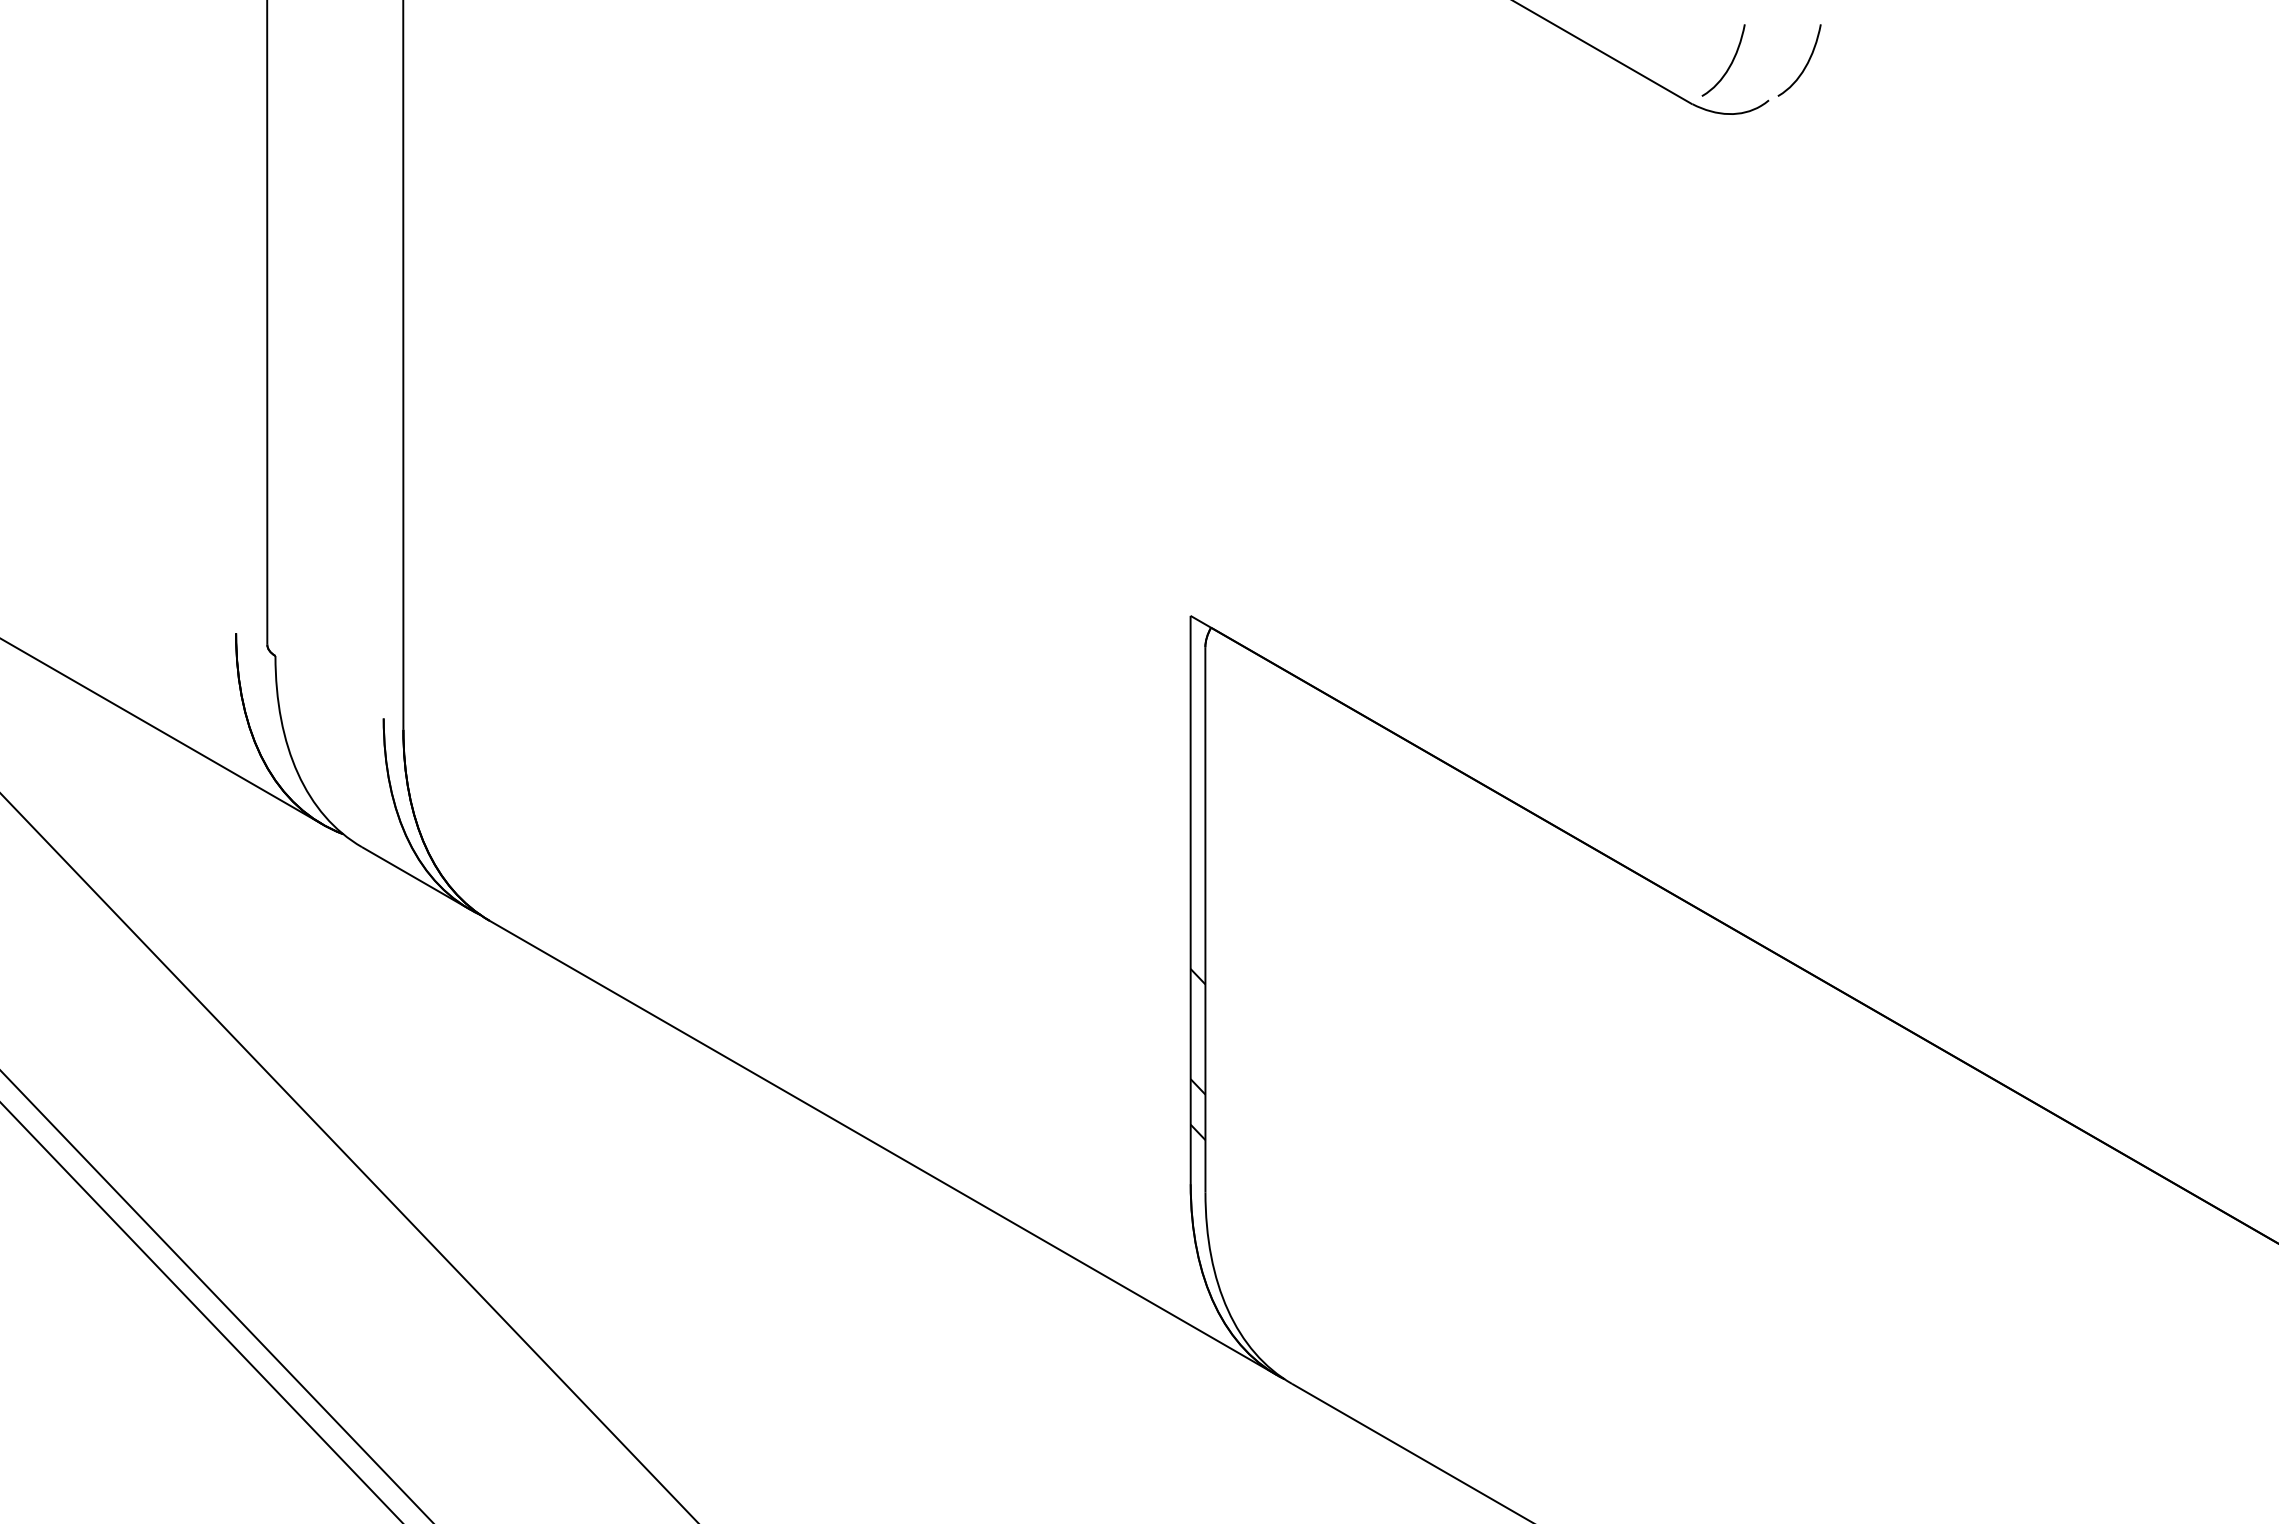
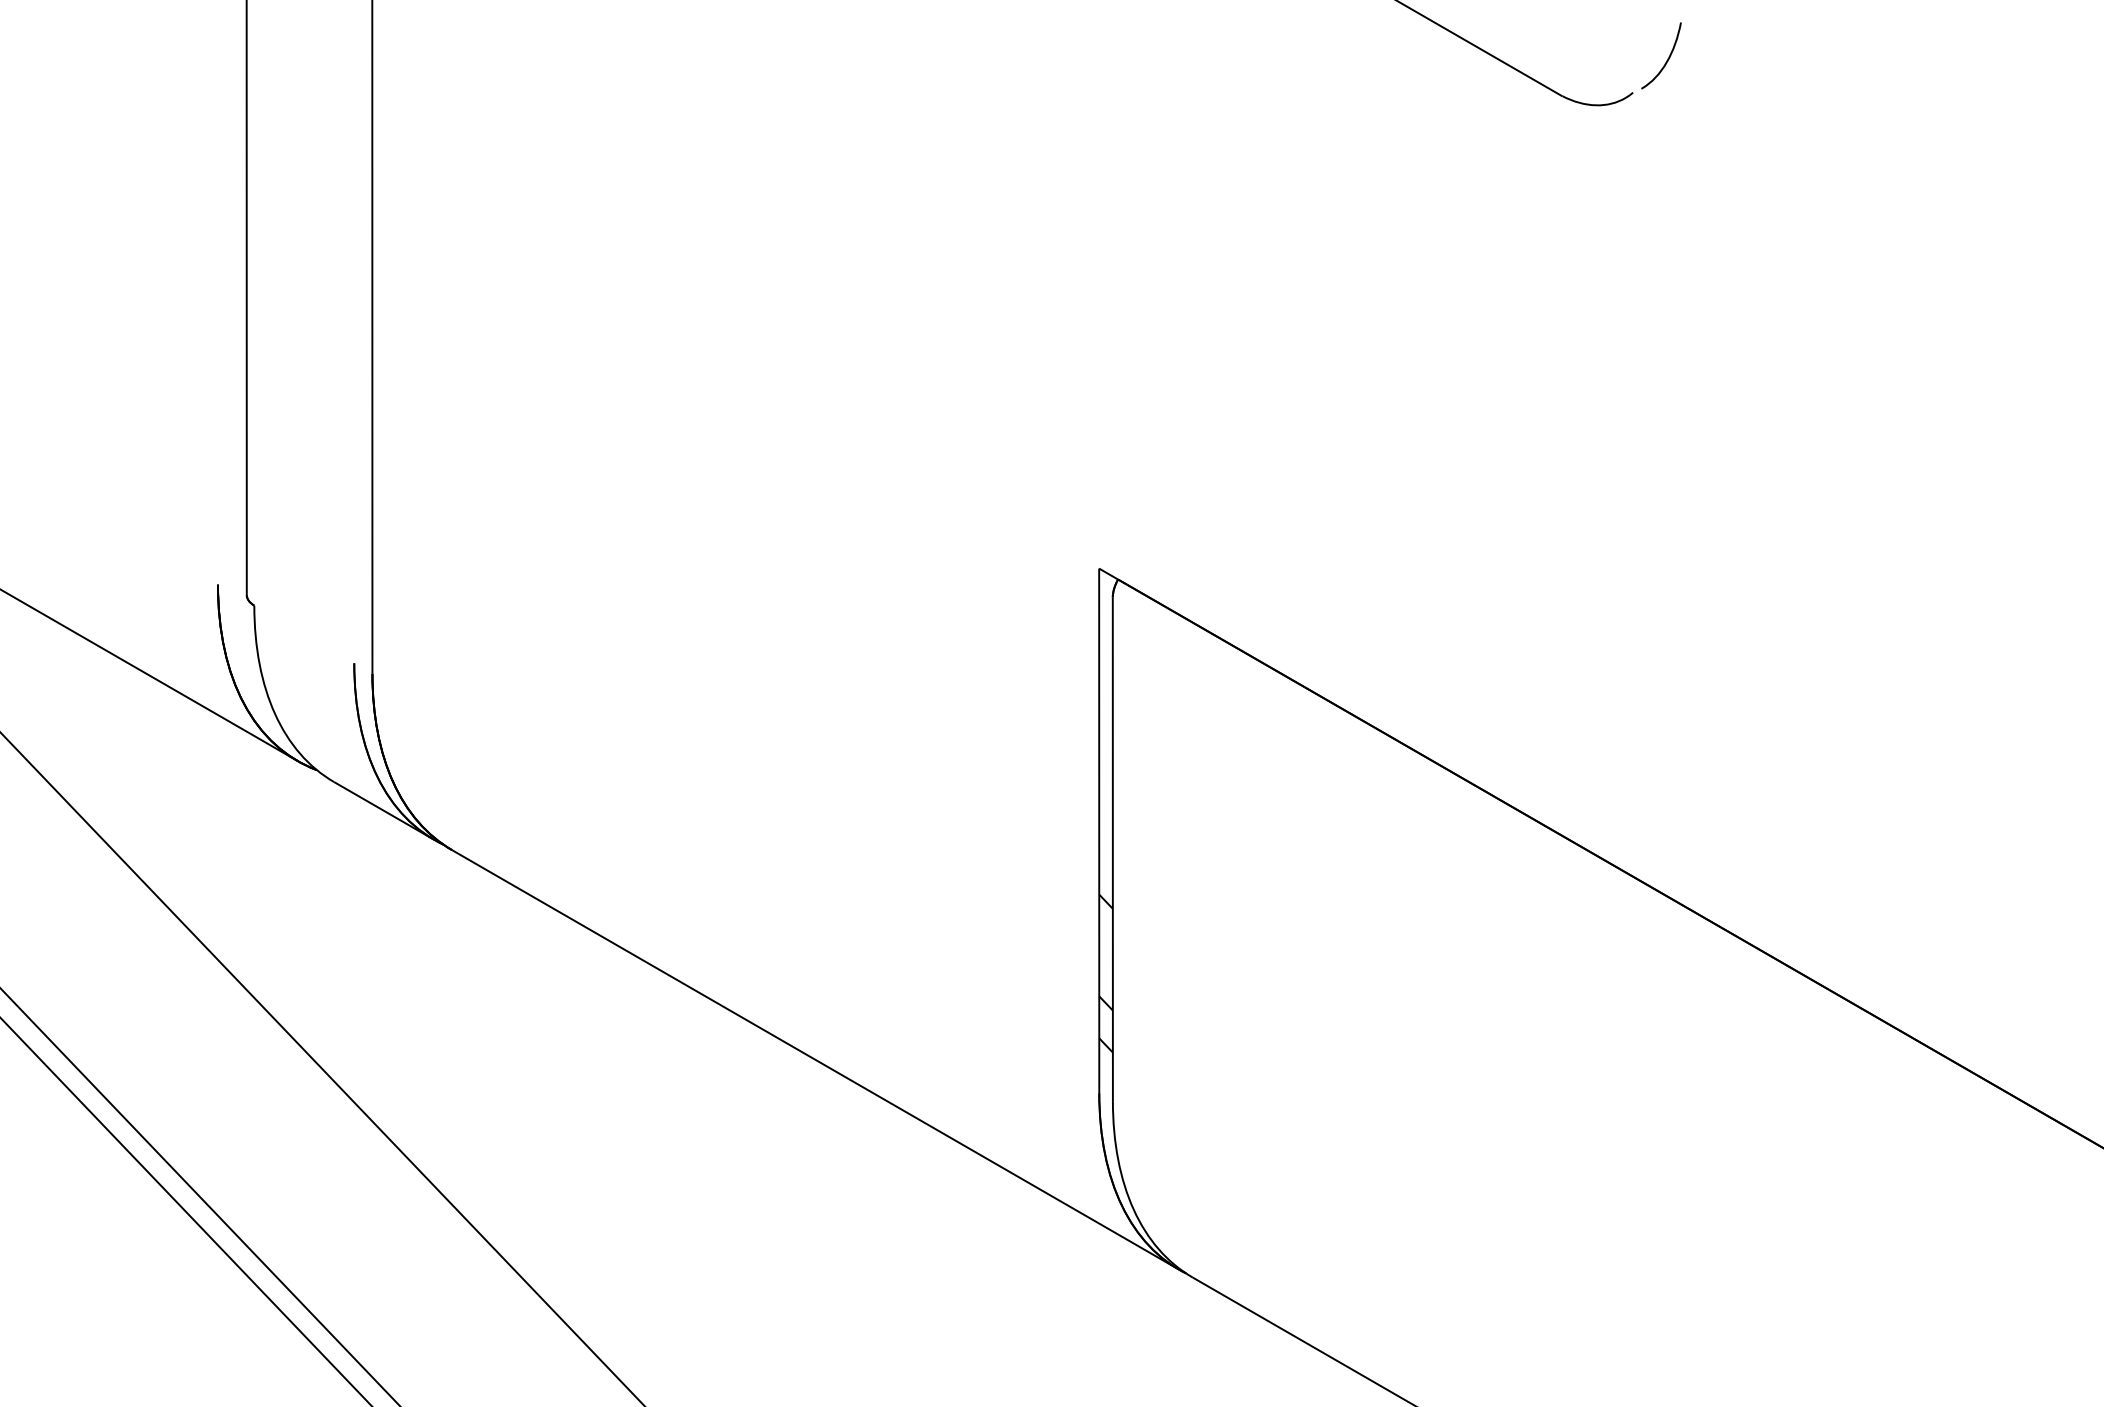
curve: (1730, 63) -> (1597, 58), removed

